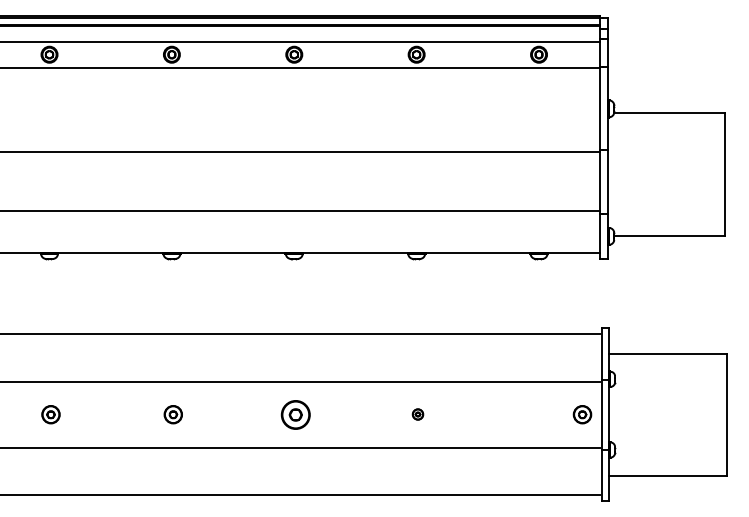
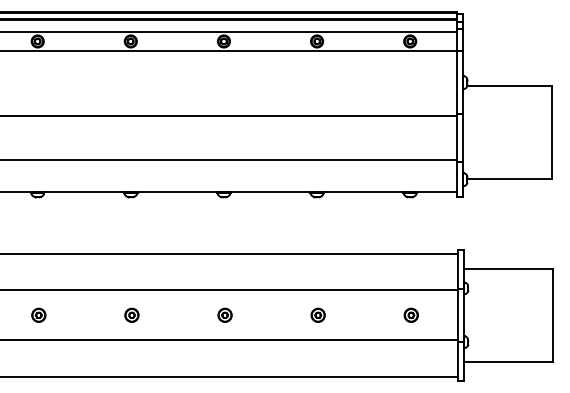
part: (294, 413) -> (224, 314), size x0.62
part: (417, 413) -> (317, 314), size x1.67
part: (581, 413) -> (410, 314), moved

